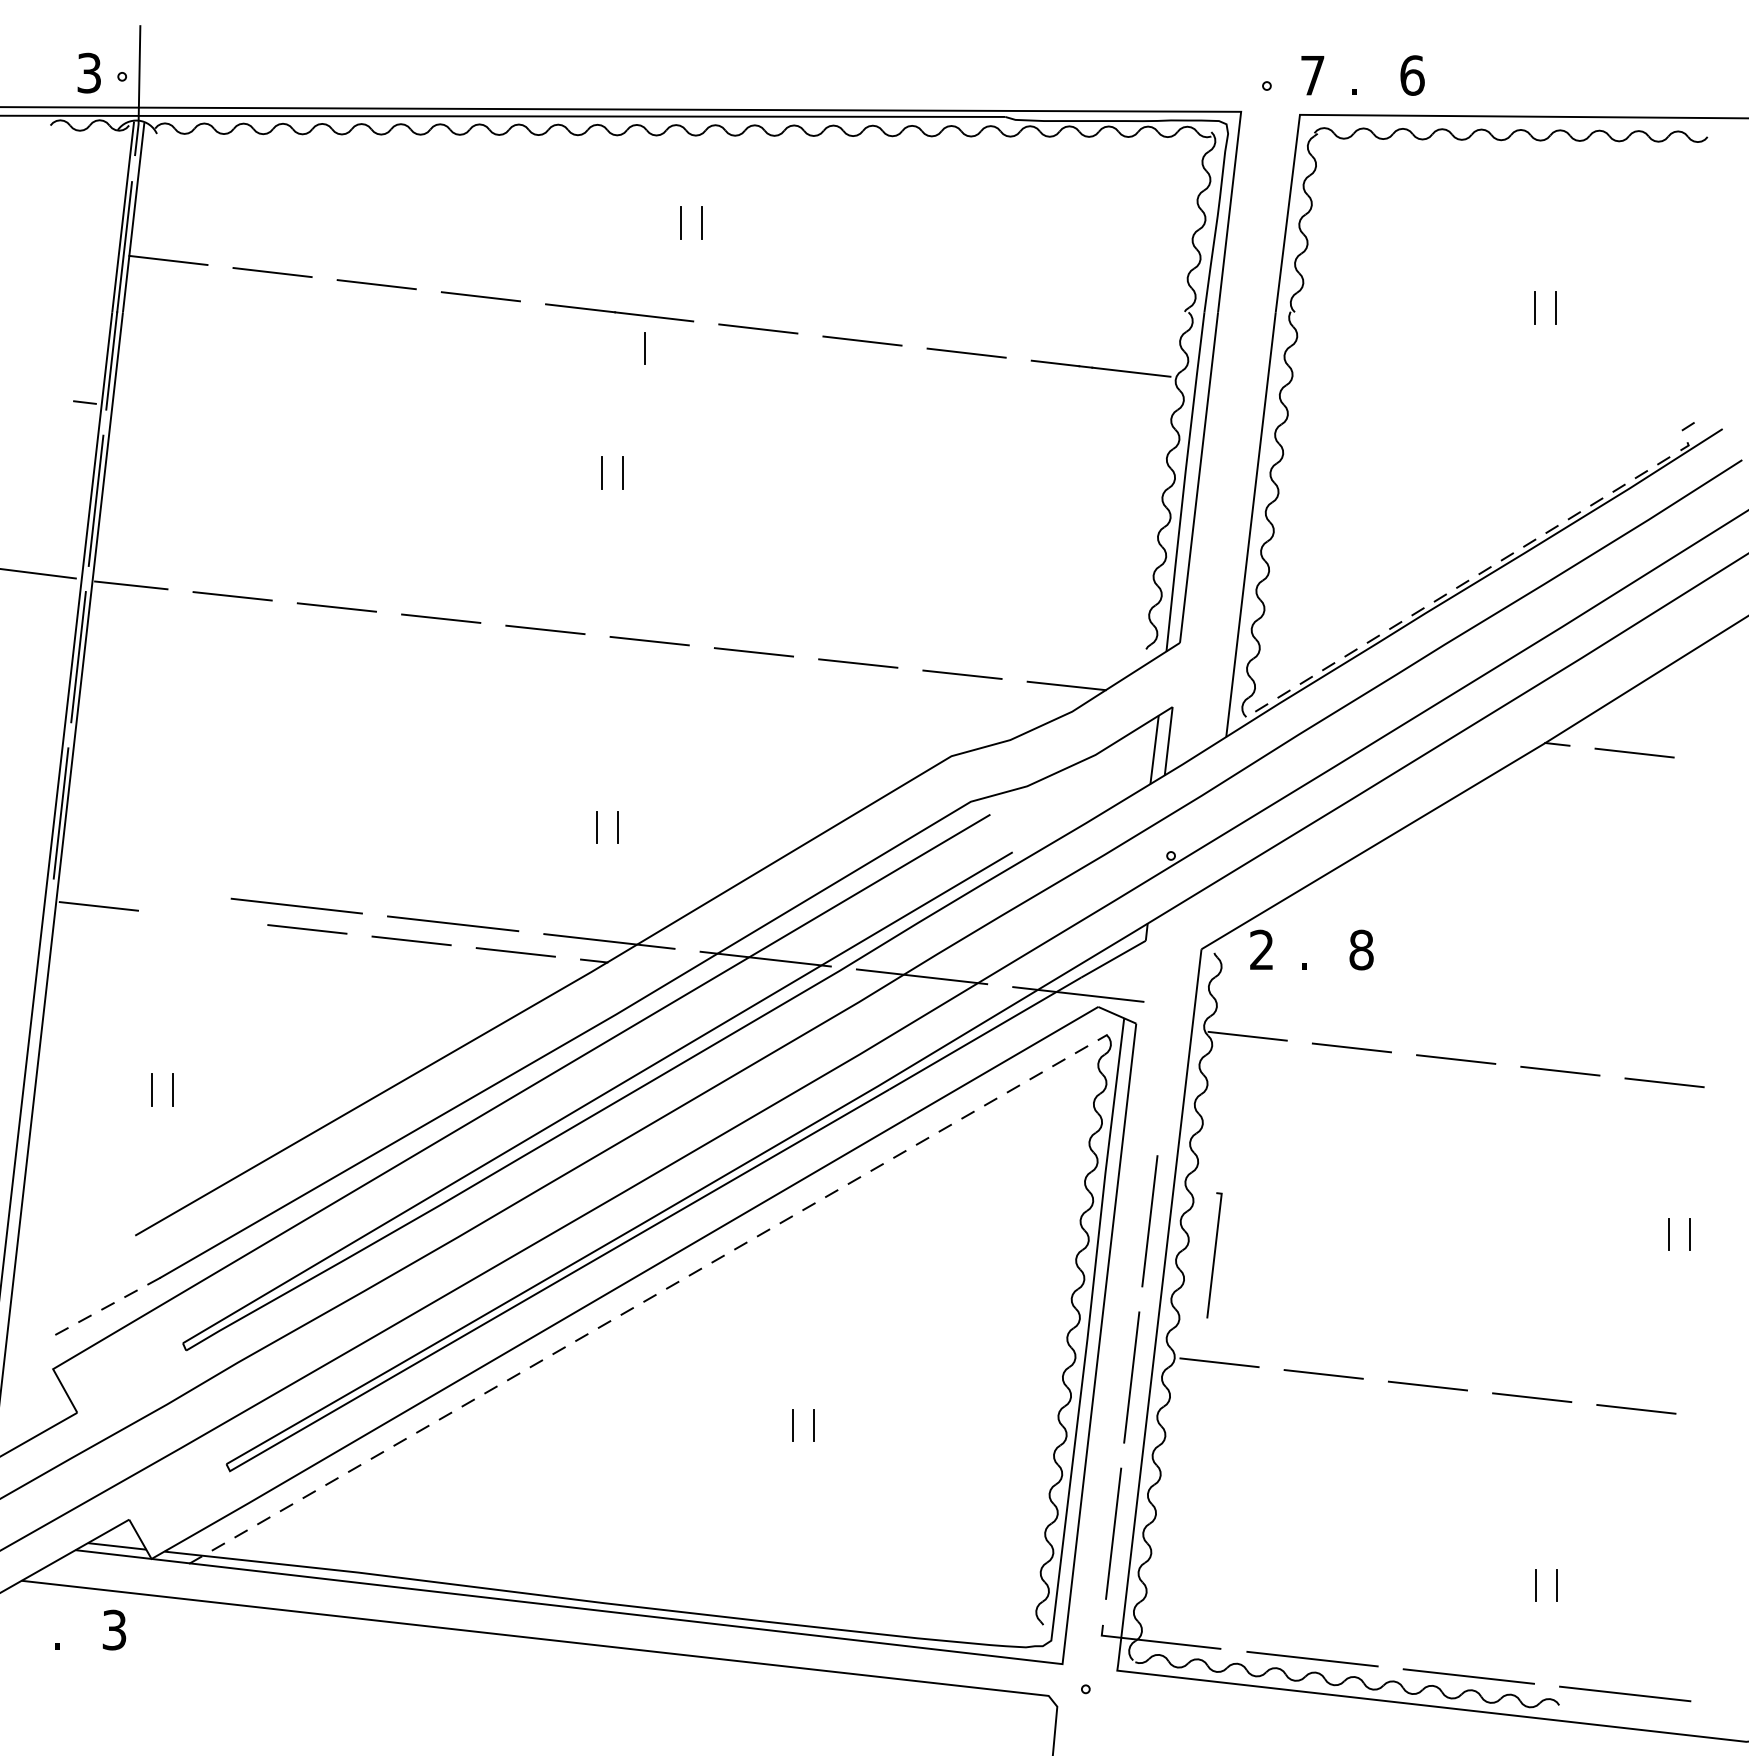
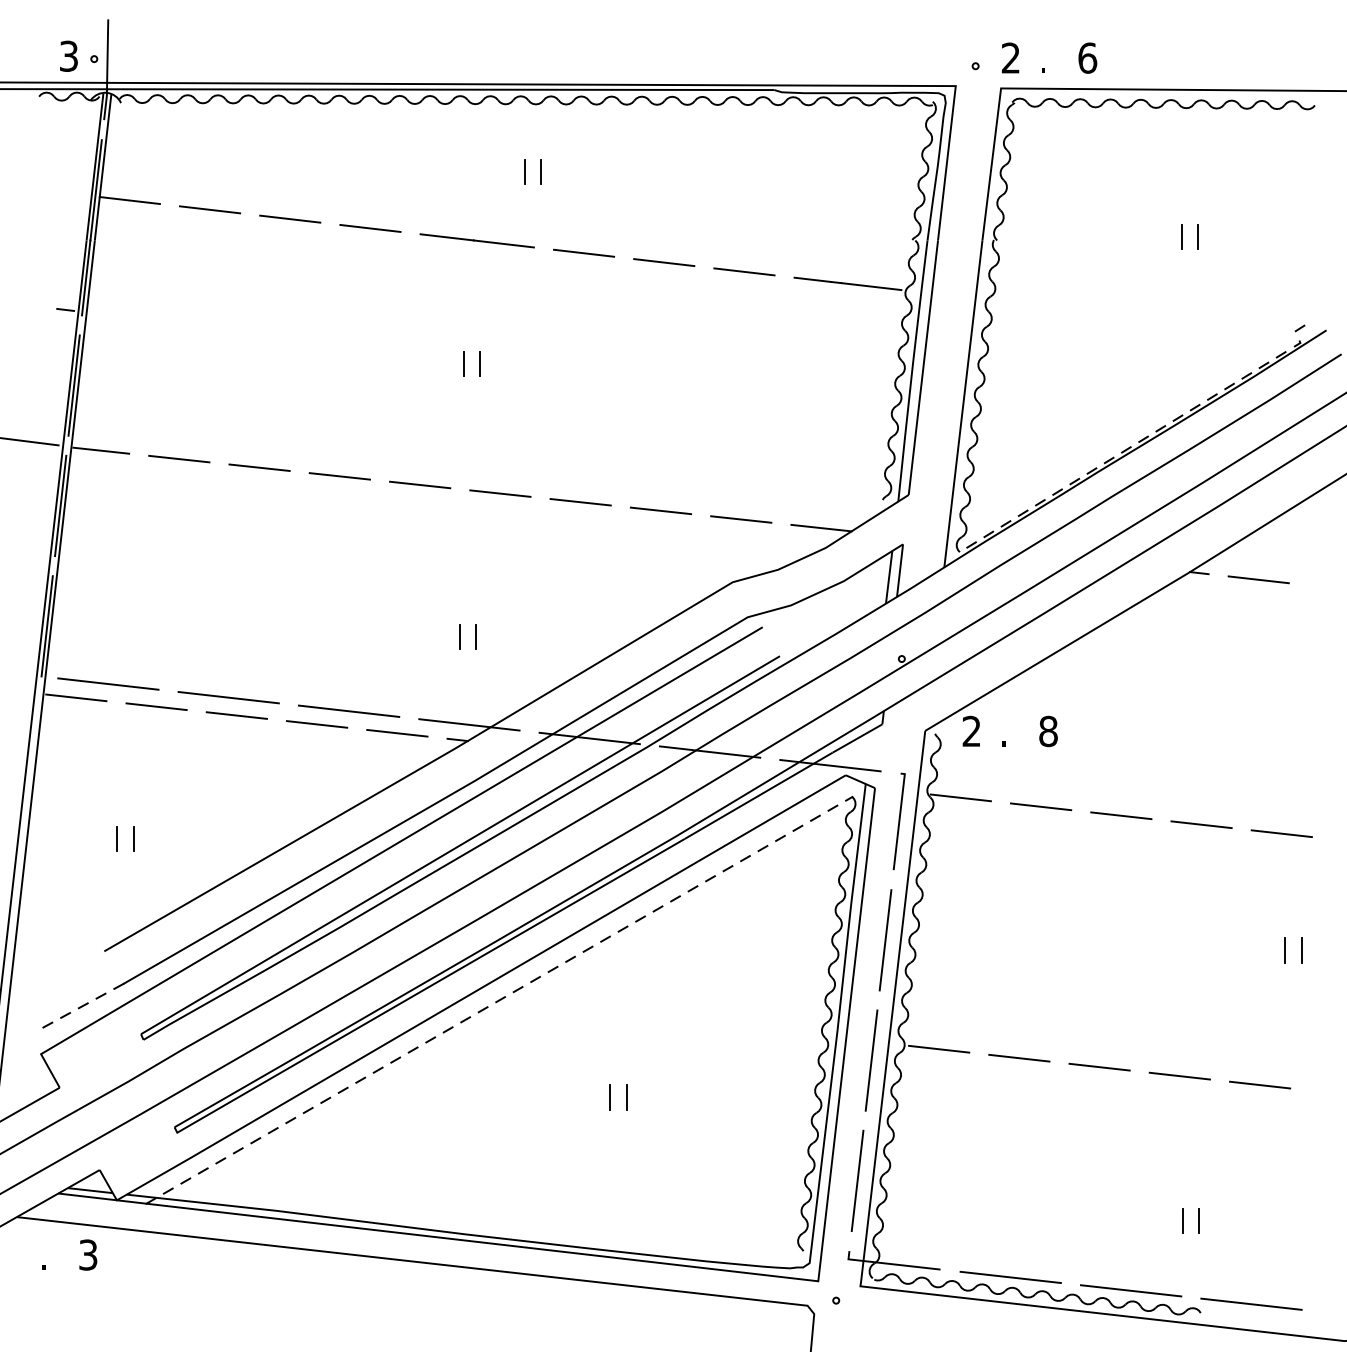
text: (1312, 74) -> (1010, 57), 7 -> 2
line: (644, 347) -> (496, 267), removed
line: (140, 887) -> (108, 683), added
line: (203, 917) -> (156, 706), added
line: (1213, 1255) -> (898, 821), moved

